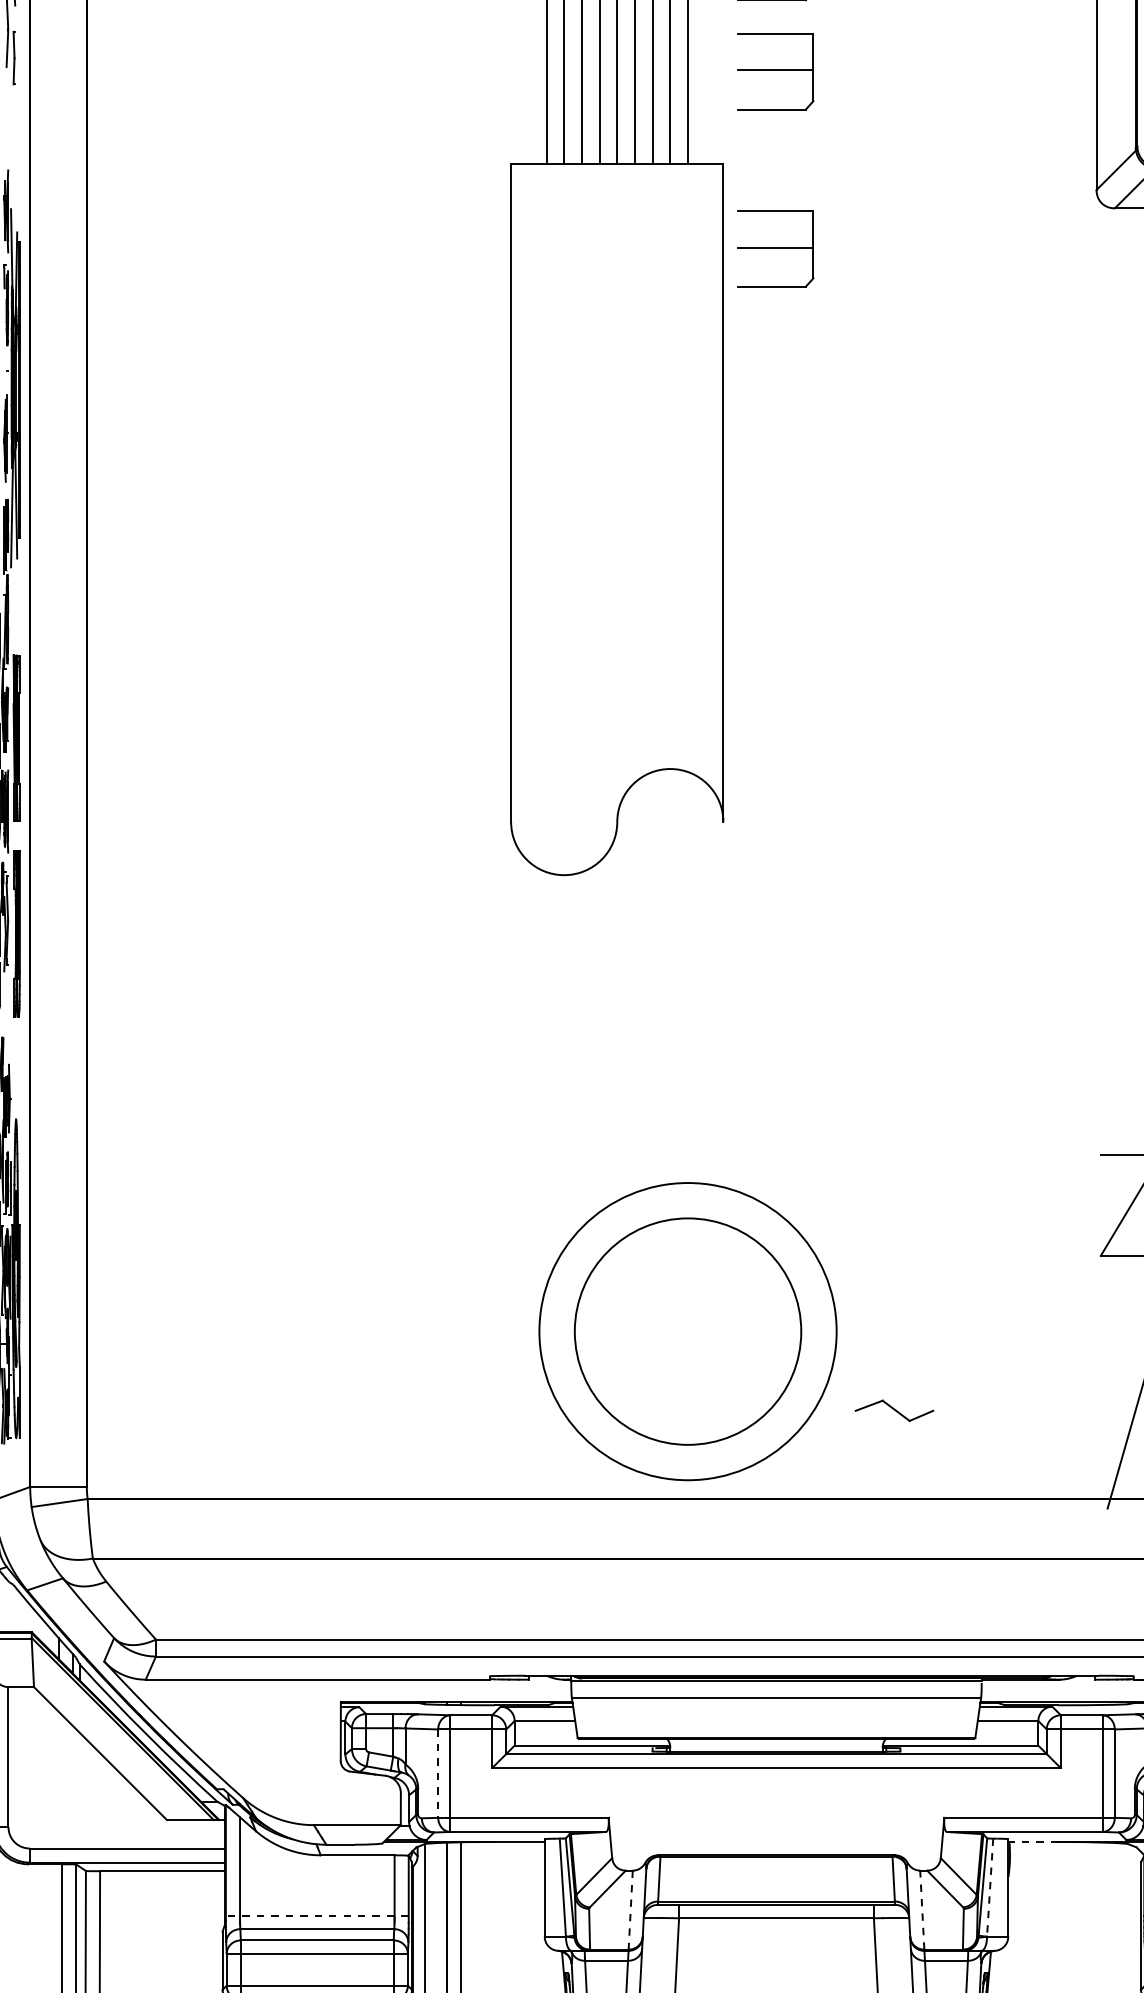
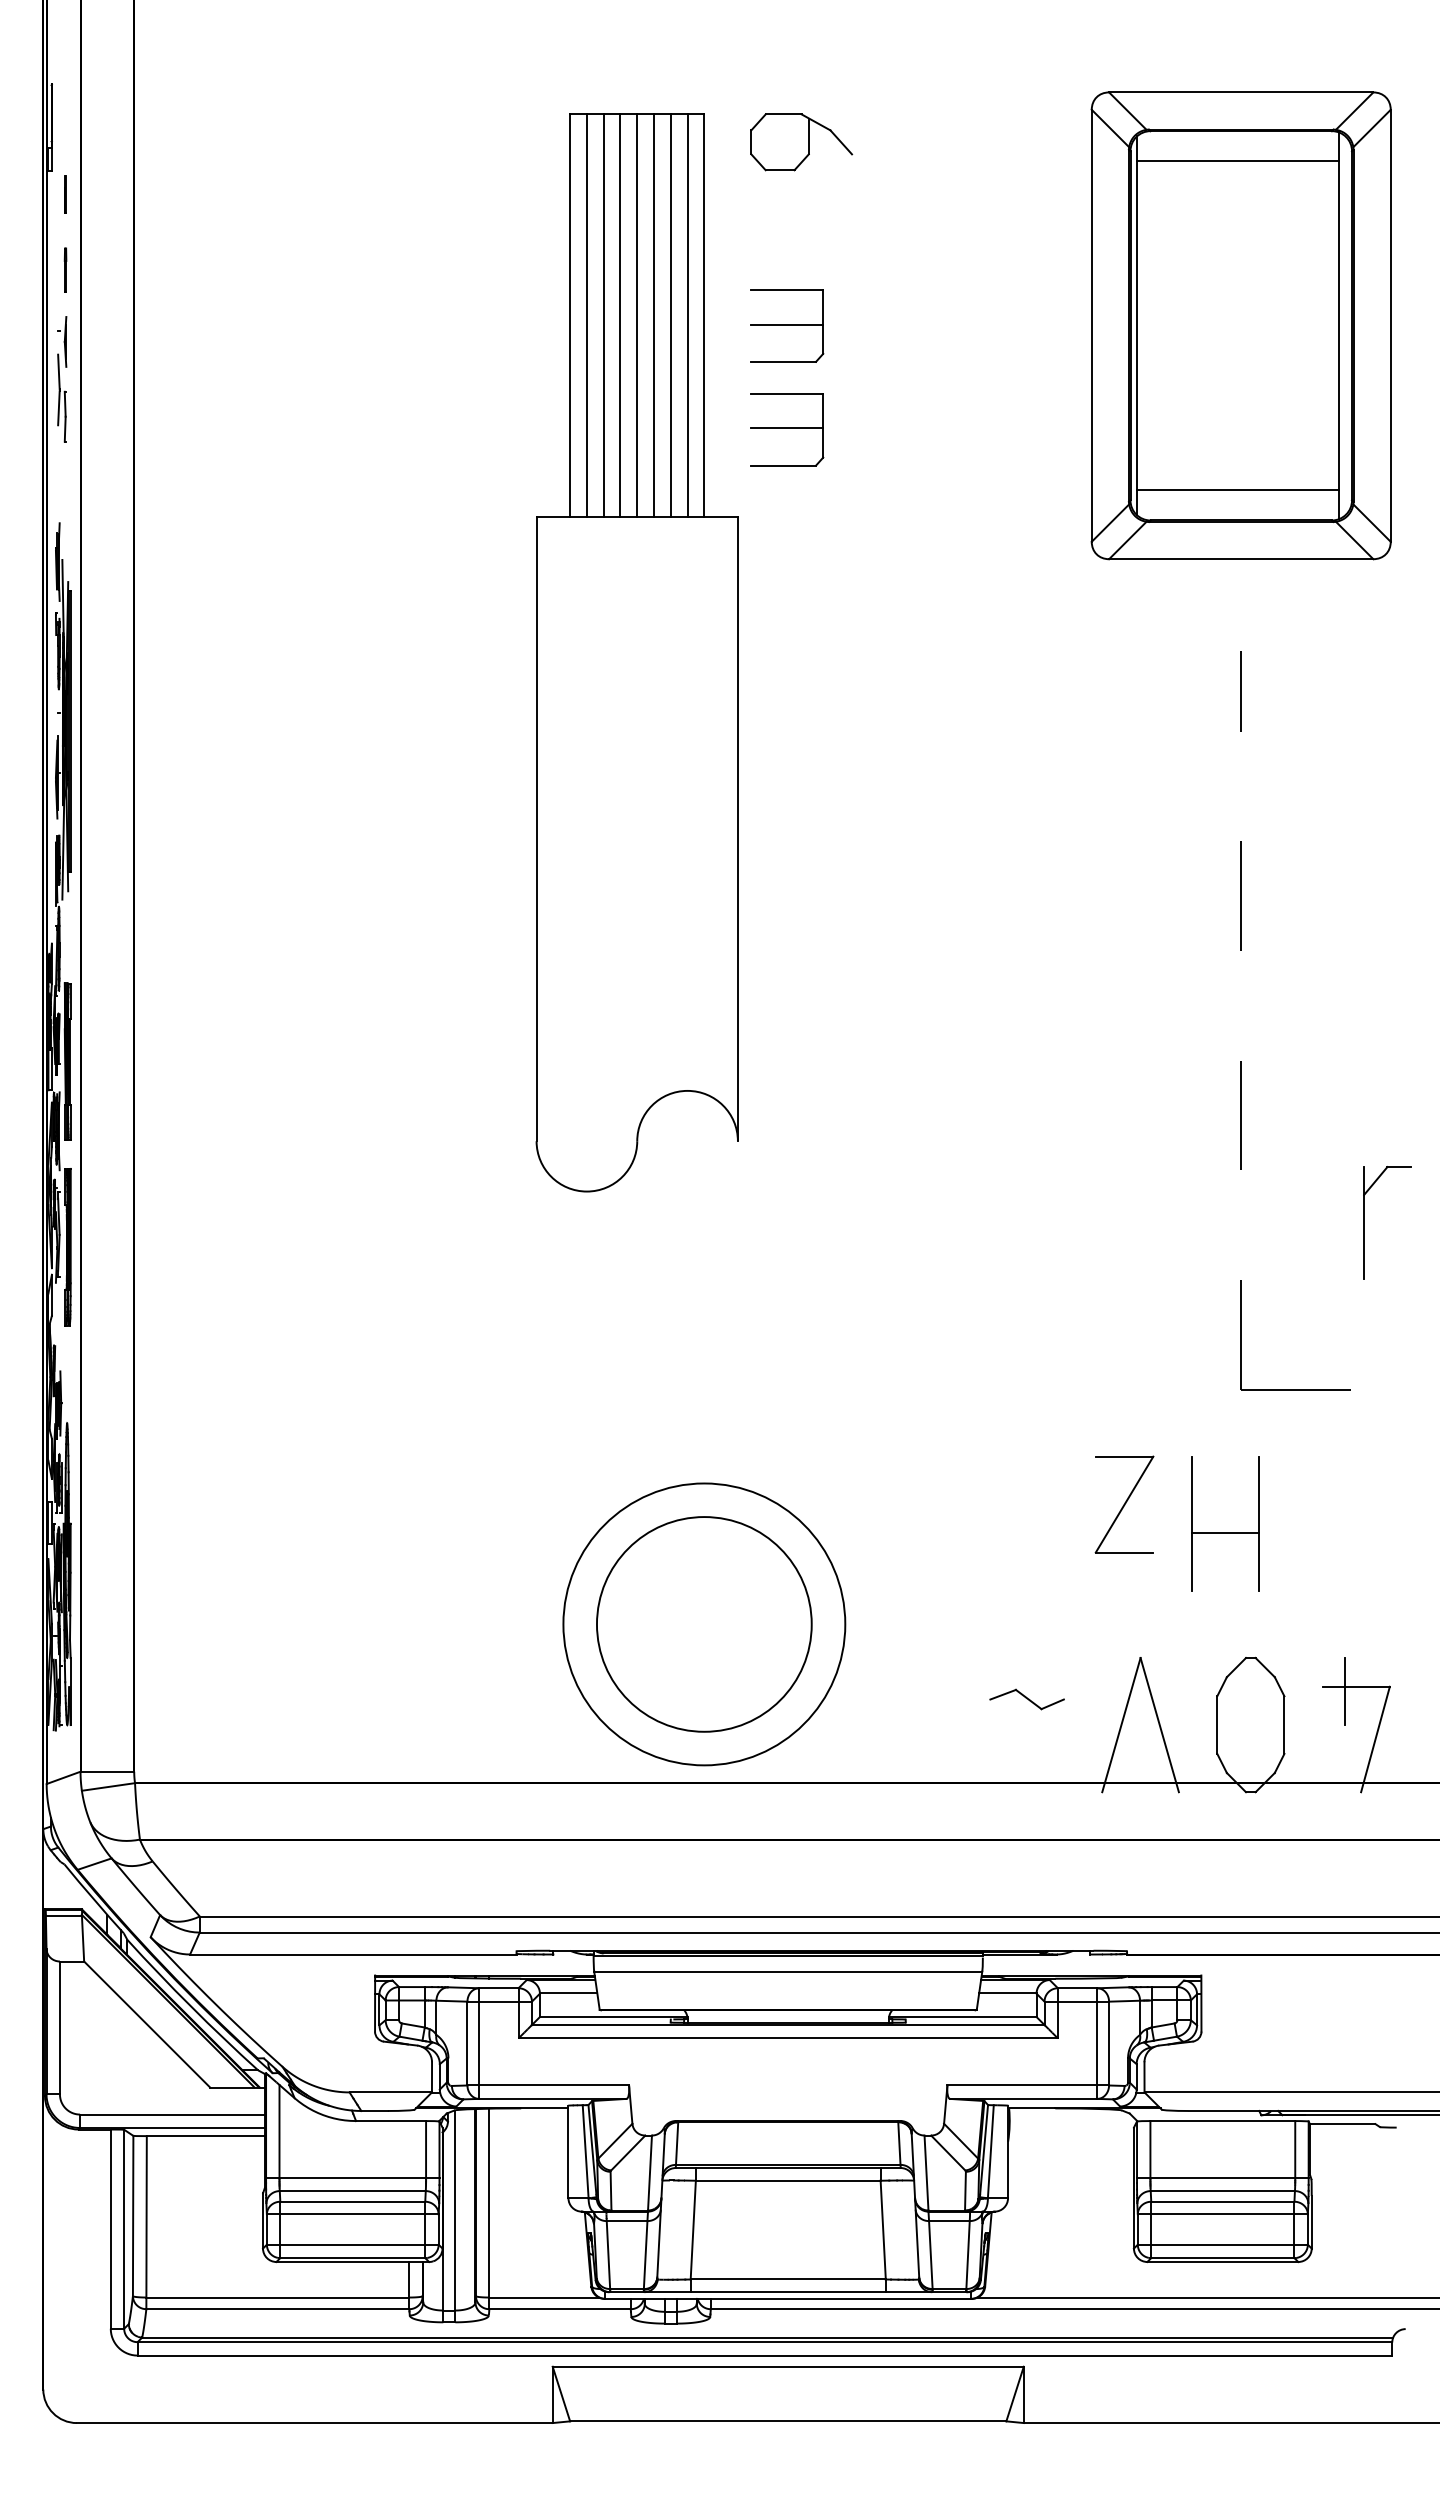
part: (775, 248) -> (787, 597), removed
part: (893, 1410) -> (1026, 1699), moved
line: (438, 1773) -> (467, 2043), dashed -> solid
line: (1033, 1842) -> (1031, 2108), dashed -> solid
line: (989, 1887) -> (990, 2151), dashed -> solid
line: (631, 1910) -> (650, 2173), dashed -> solid
line: (922, 1910) -> (926, 2173), dashed -> solid
line: (317, 1915) -> (352, 2178), dashed -> solid

